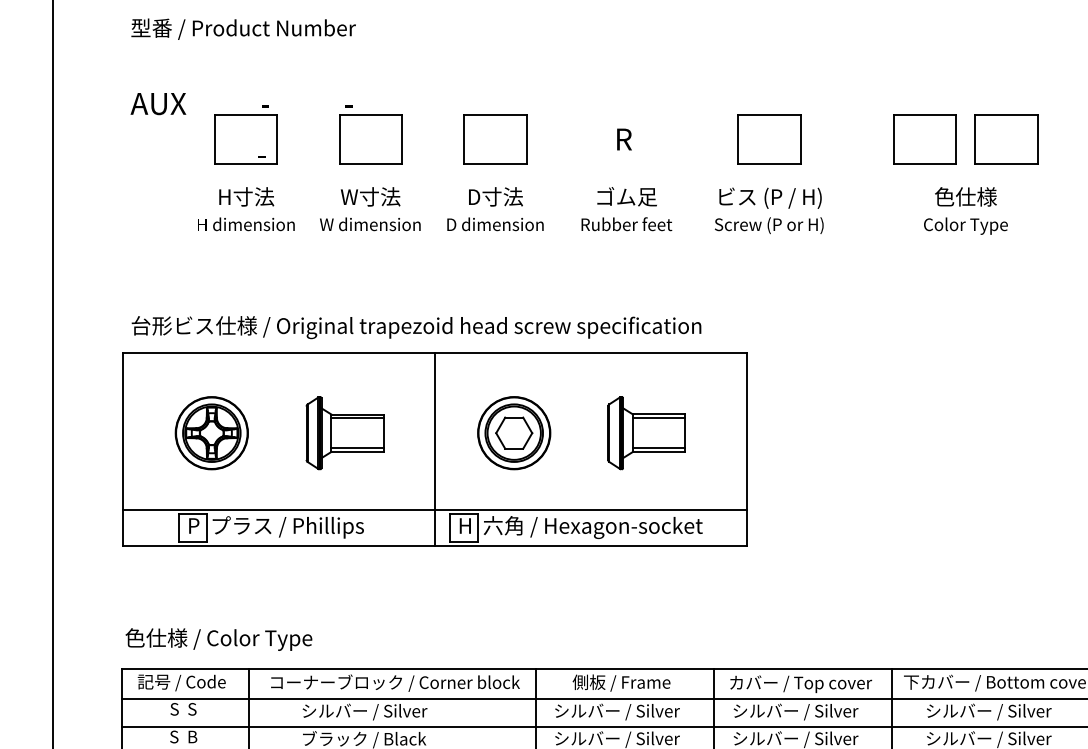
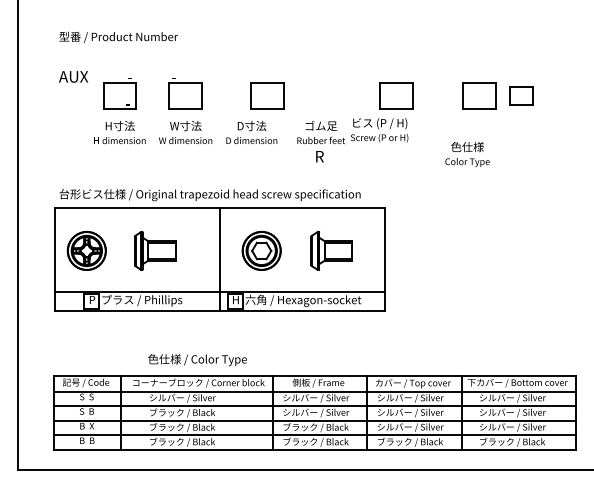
part: (494, 139) -> (267, 95), moved
text: (623, 139) -> (319, 156), moved
part: (1005, 139) -> (521, 95), size x0.7
text: (769, 211) -> (379, 130), moved
text: (965, 211) -> (467, 154), moved
part: (211, 432) -> (86, 250), moved
part: (345, 432) -> (155, 250), moved
text: (218, 640) -> (197, 360), moved

